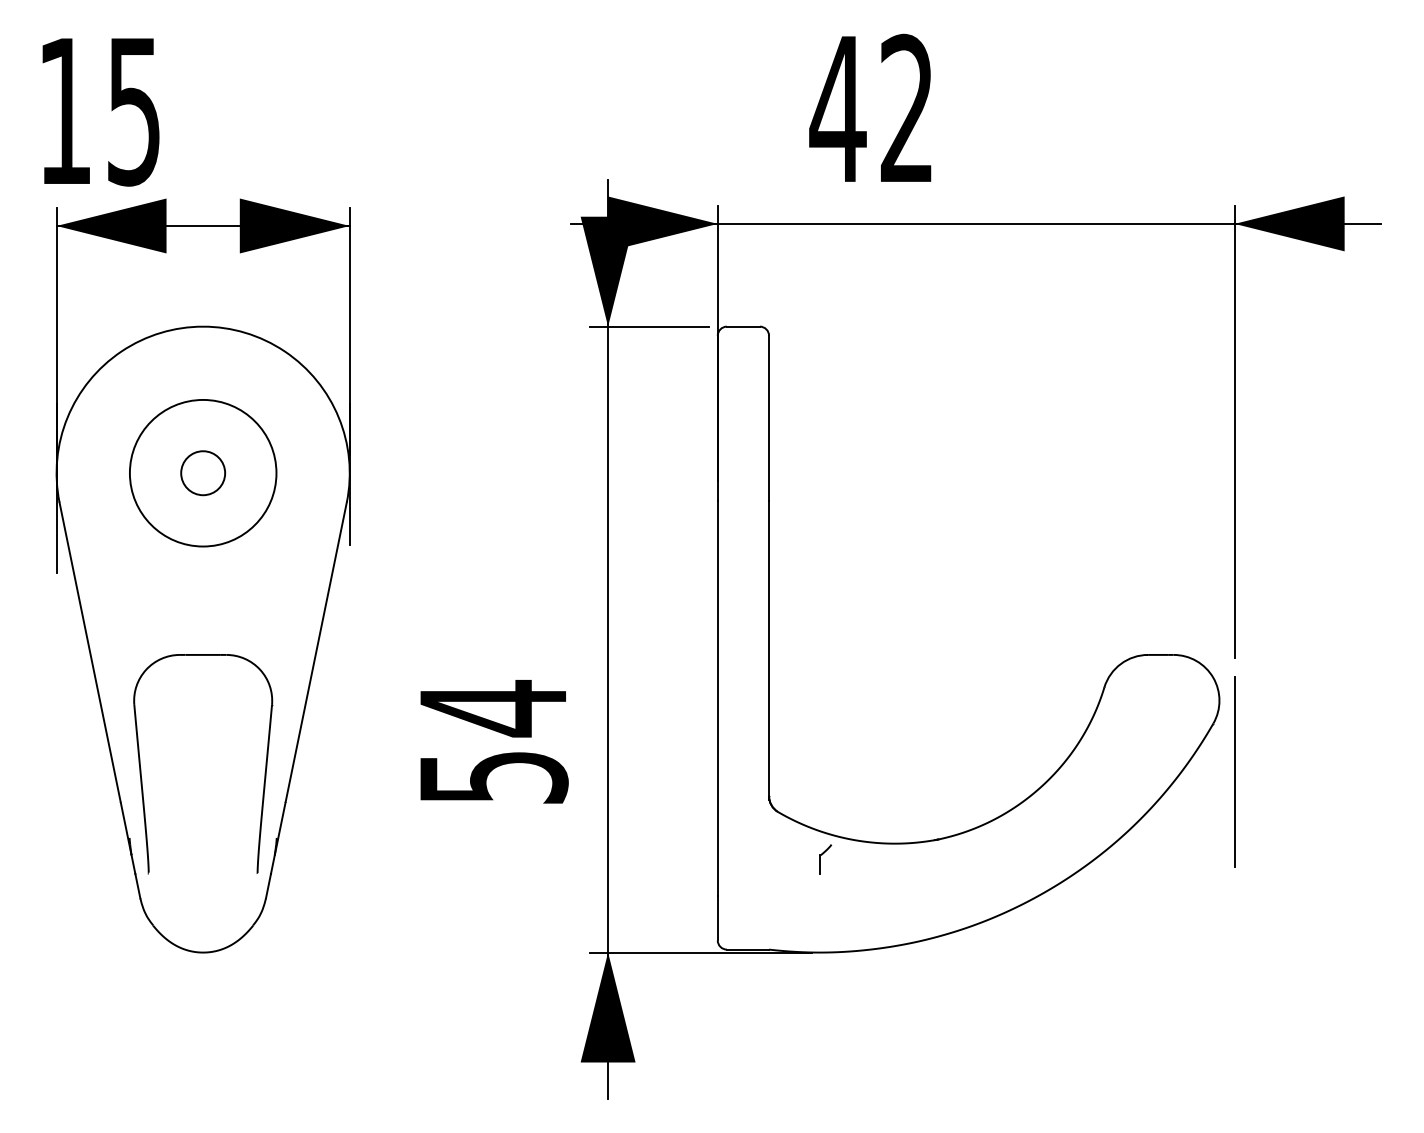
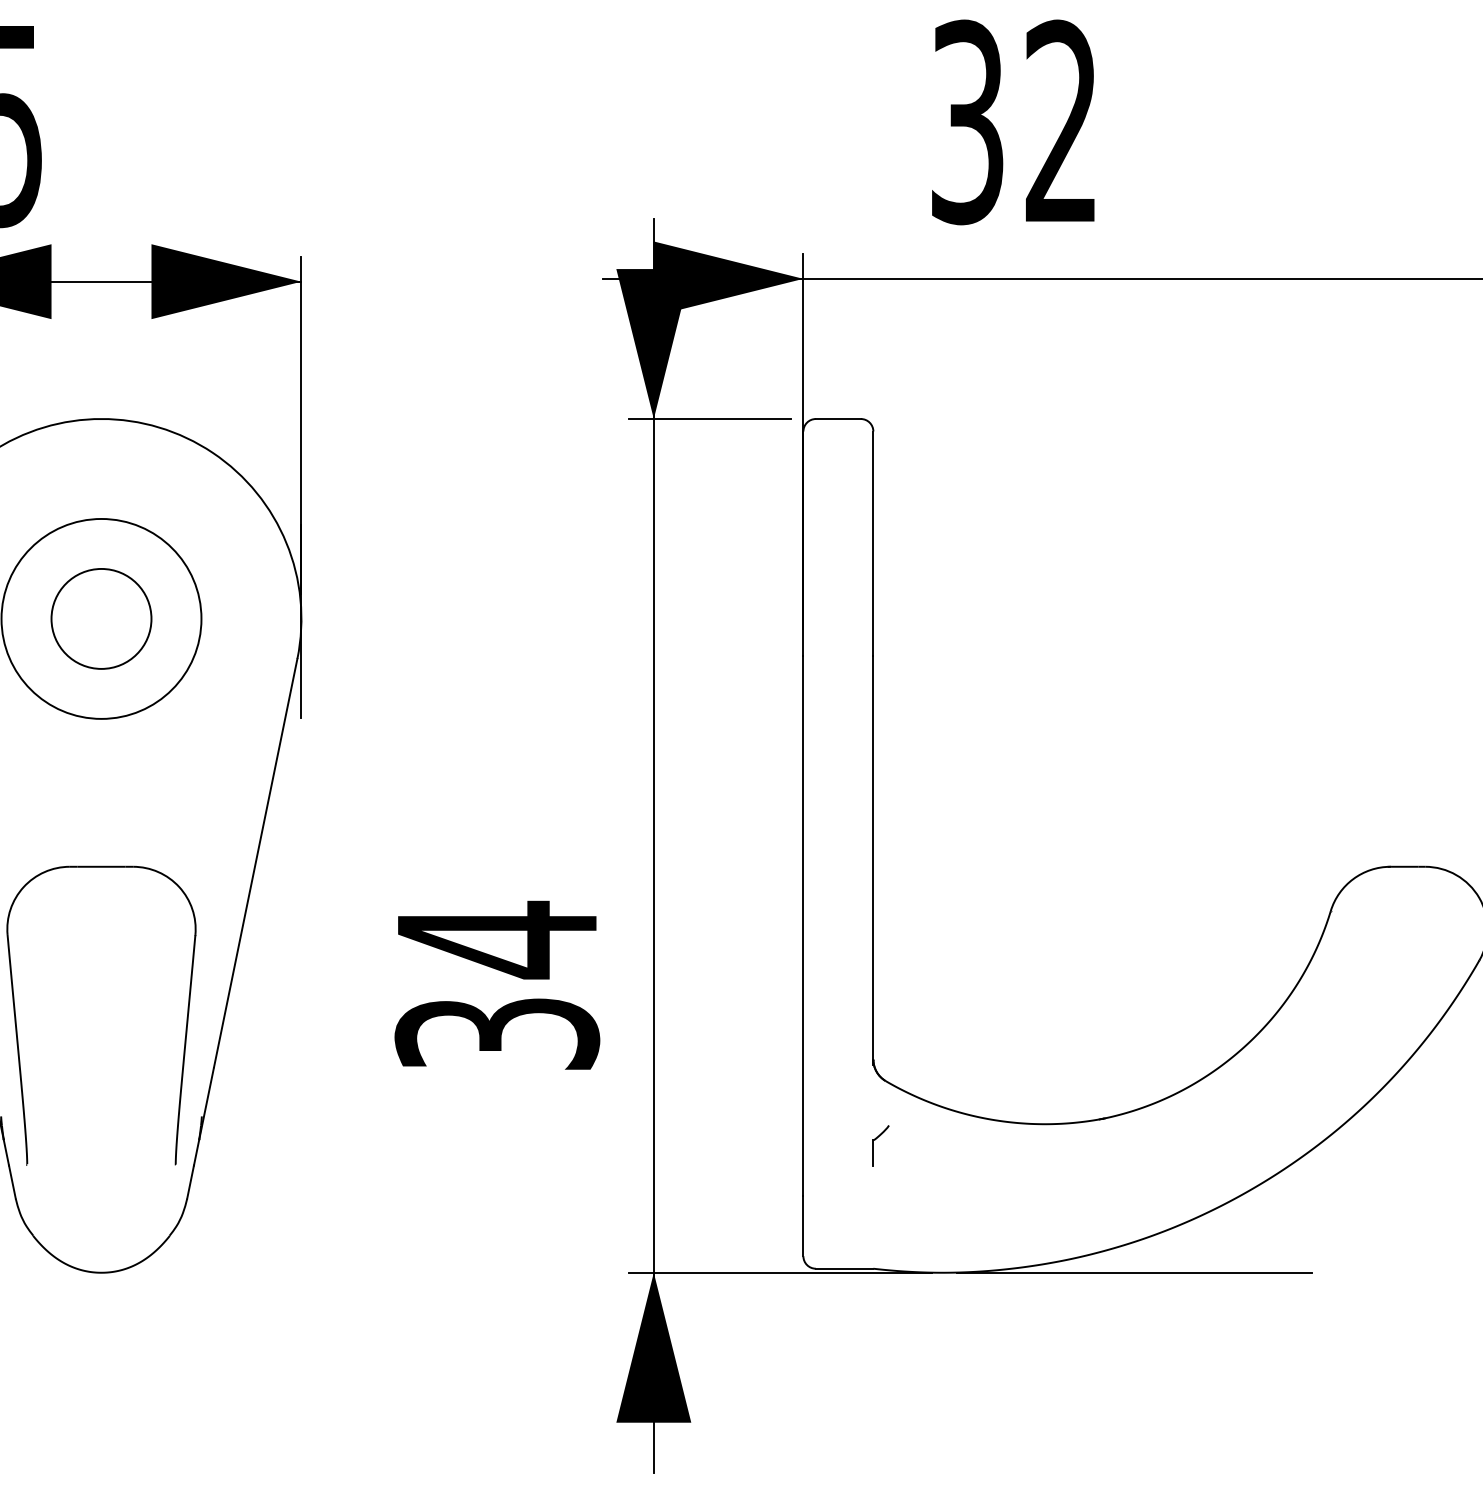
text: (837, 108) -> (966, 121), 42 -> 32
circle: (202, 472) -> (100, 617), size x1.67
text: (493, 777) -> (497, 1033), 54 -> 34
part: (825, 859) -> (880, 1145), moved
line: (960, 952) -> (1134, 1272), added

